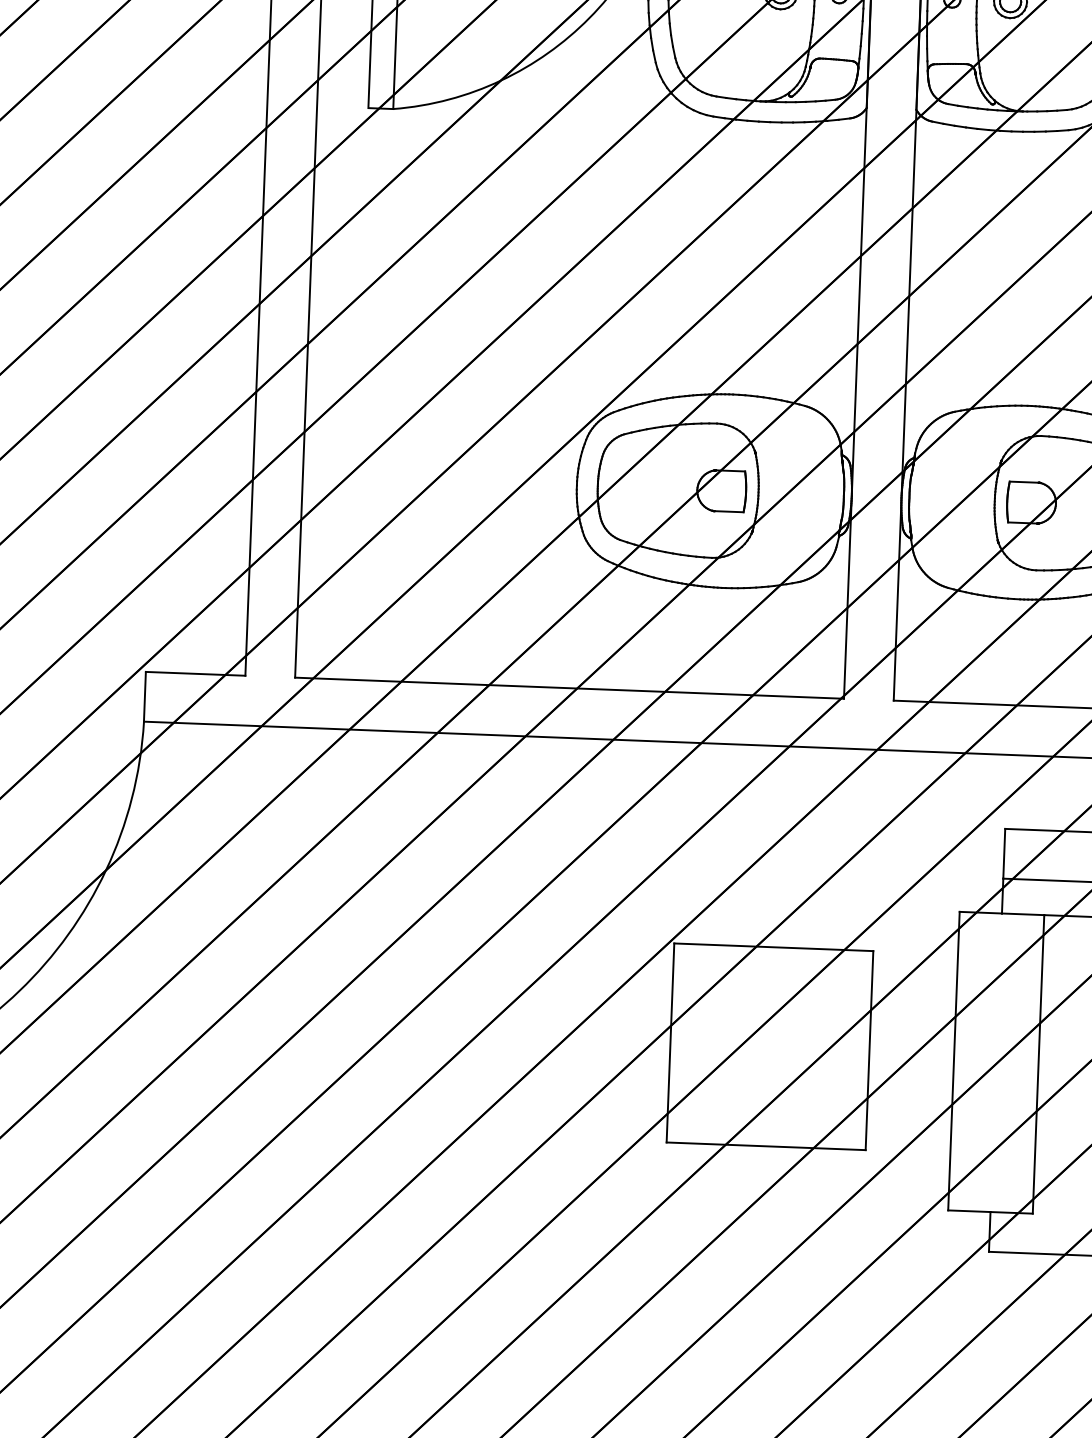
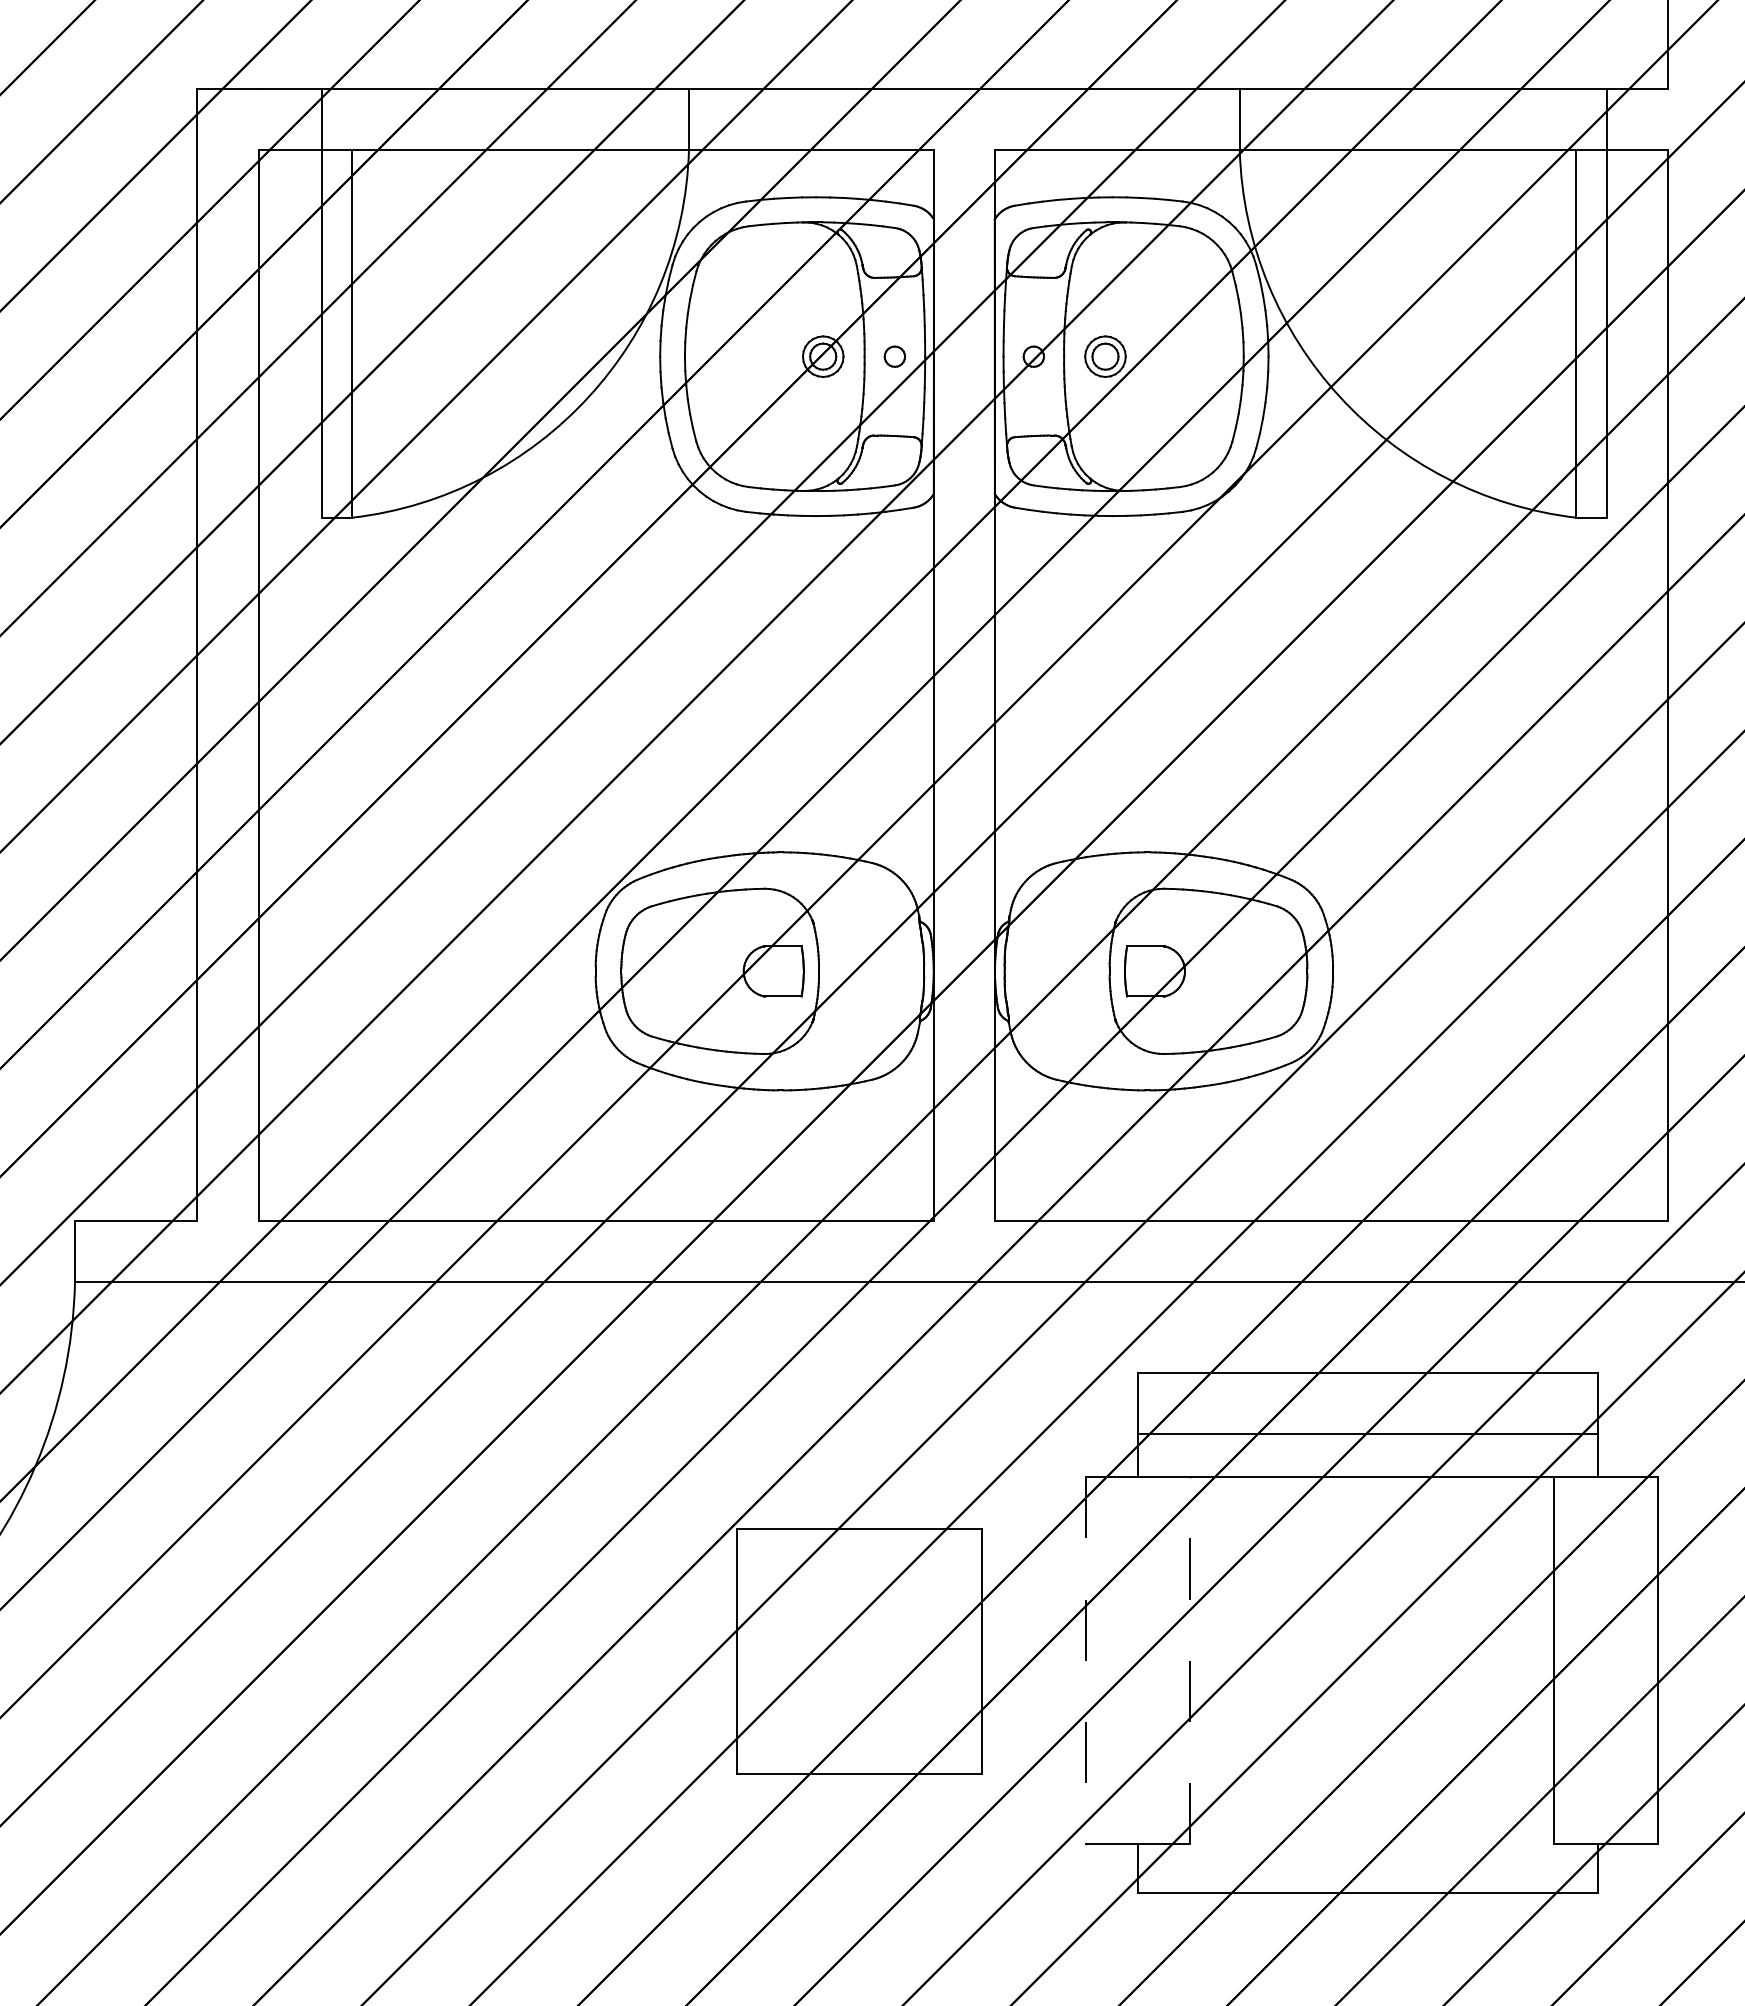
line: (953, 1060) -> (1085, 1660), solid -> dashed
line: (1038, 1064) -> (1189, 1660), solid -> dashed

